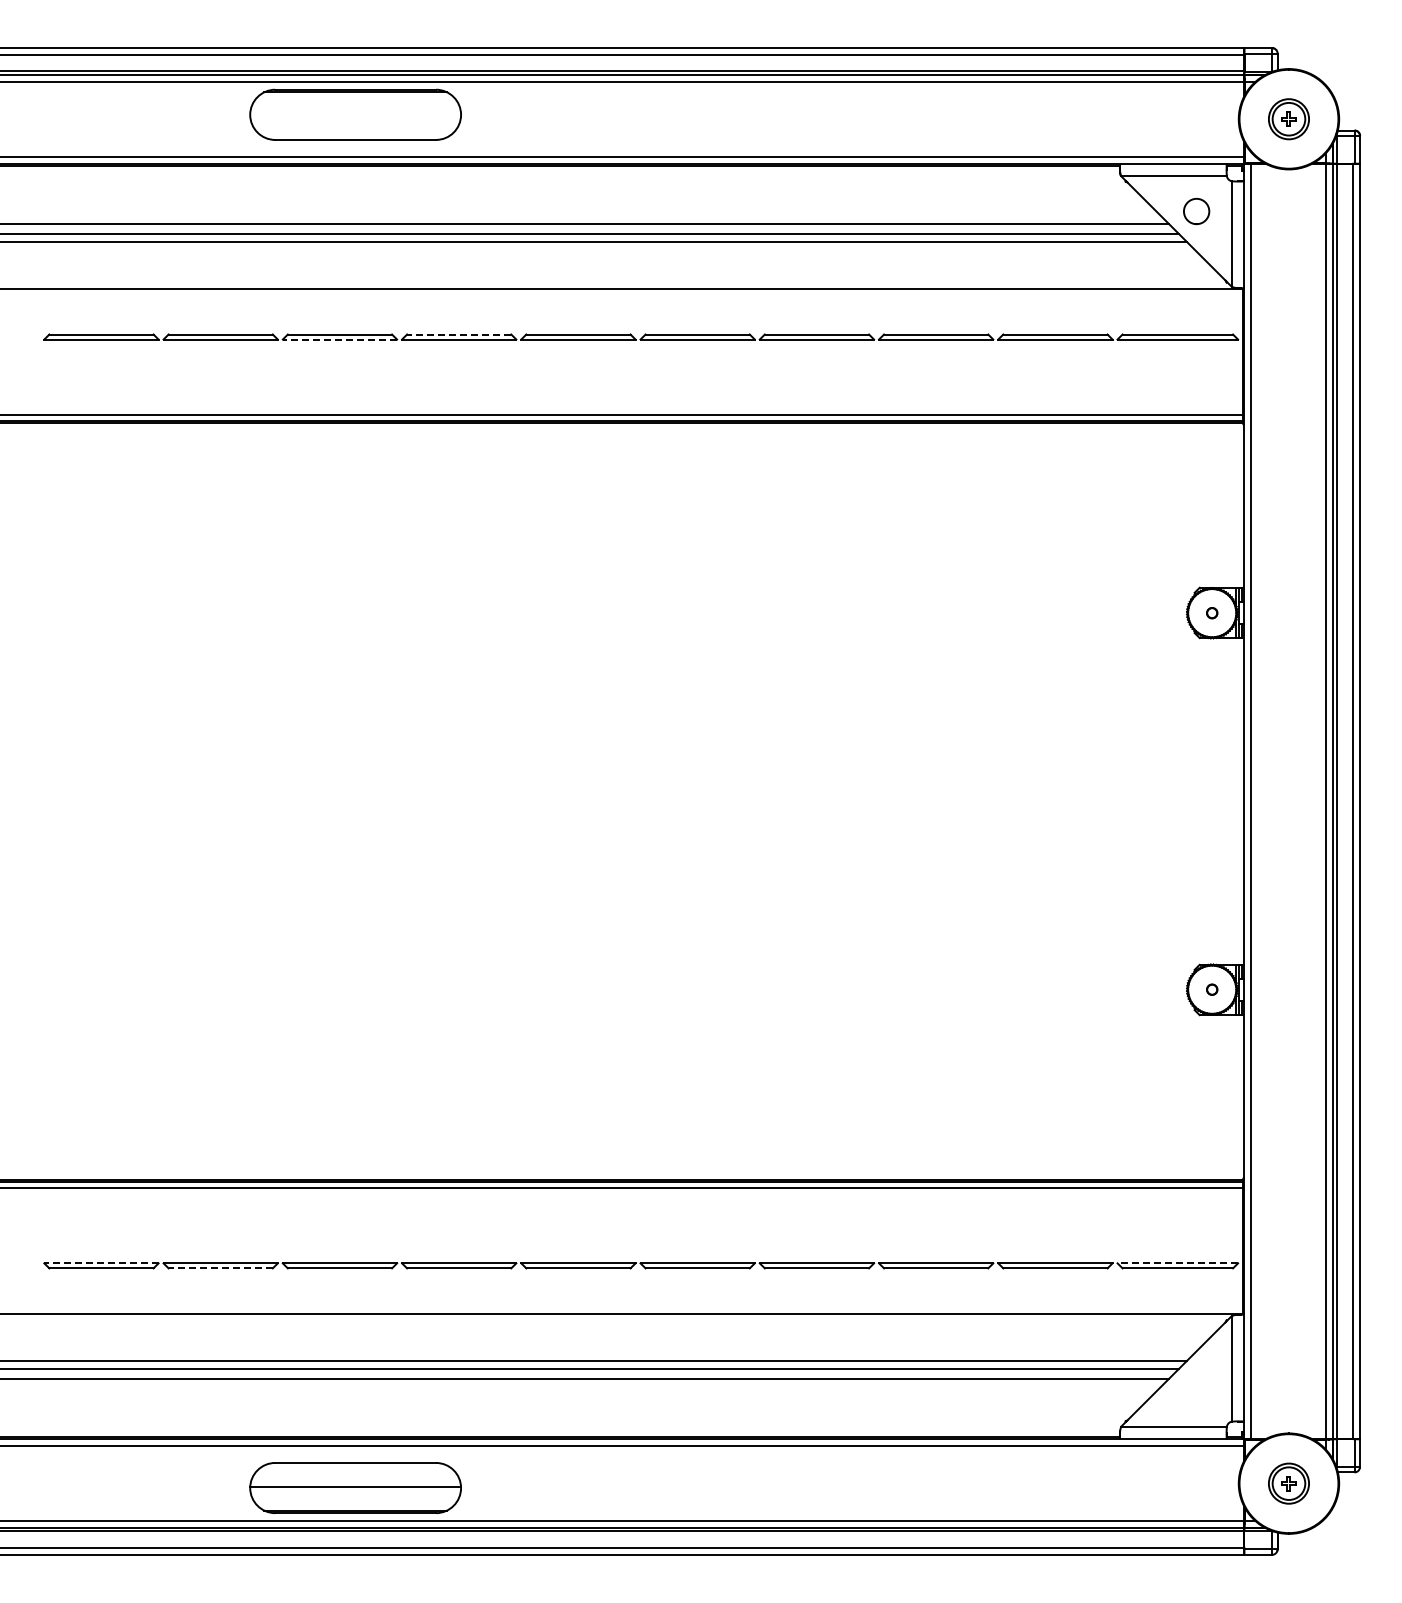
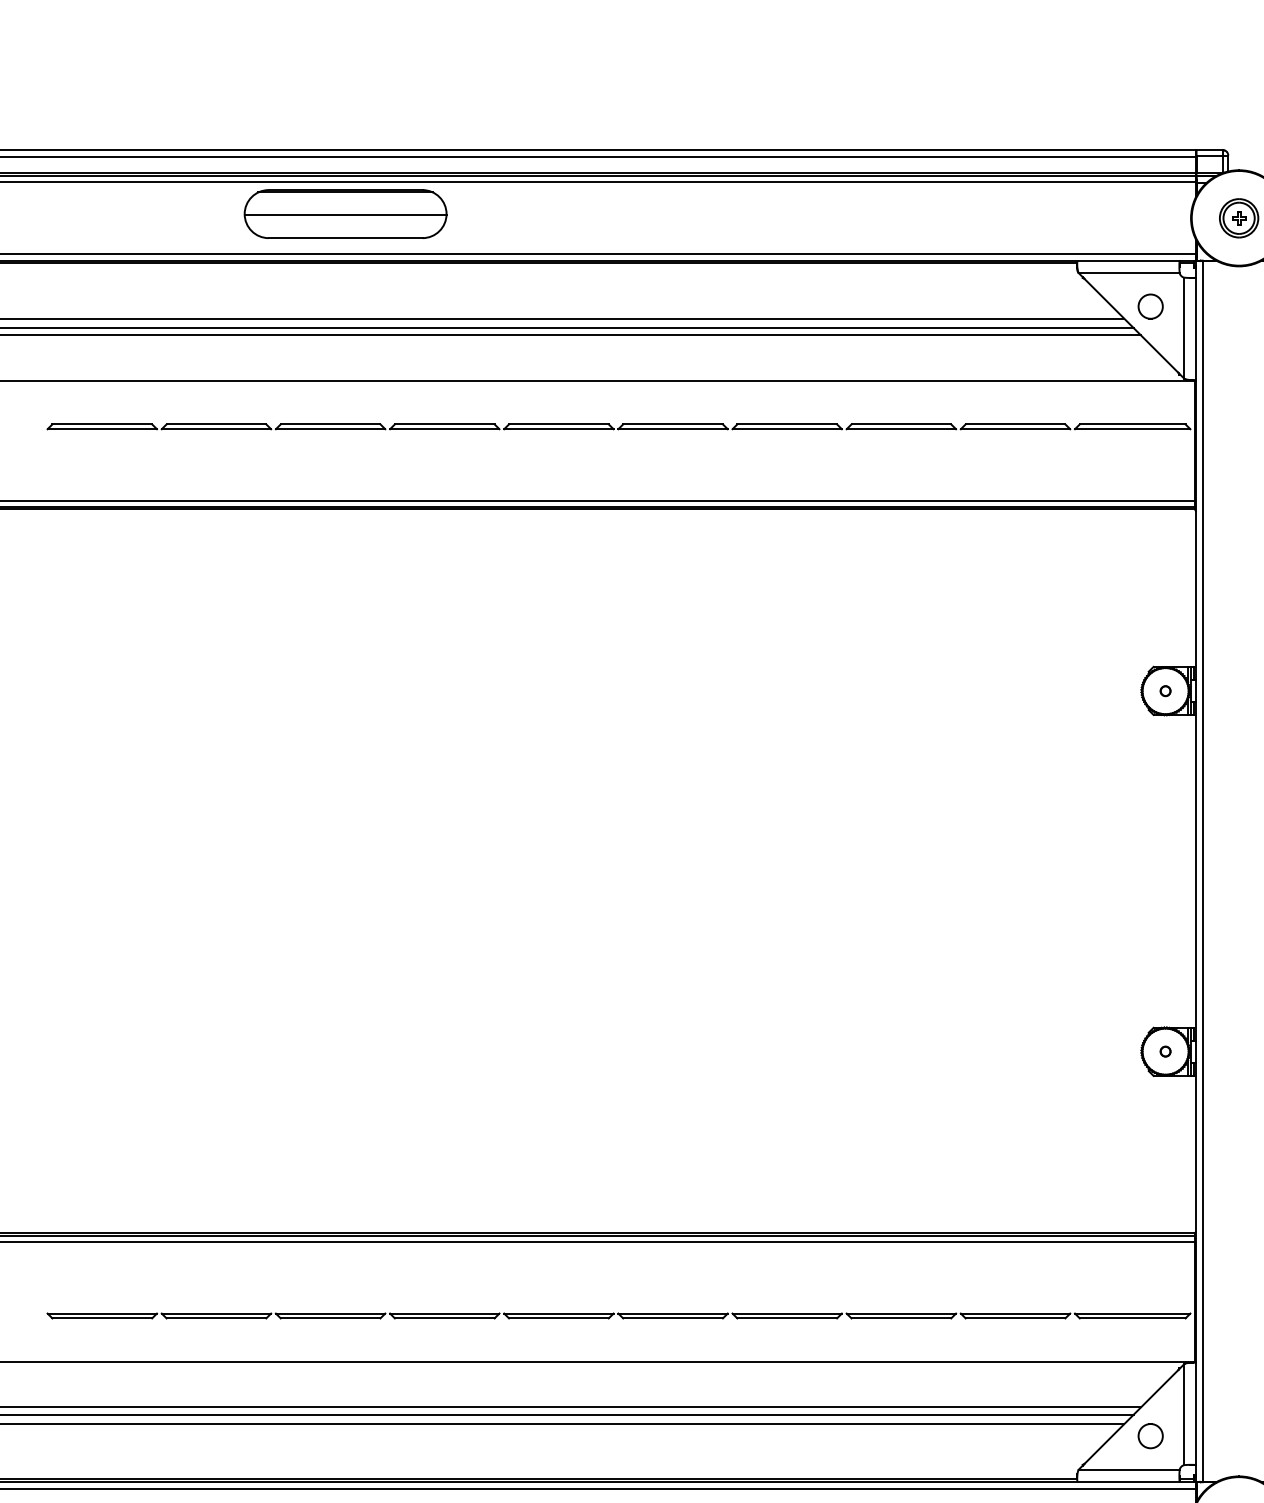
line: (355, 116) -> (345, 215), added
line: (458, 334) -> (444, 424), dashed -> solid
line: (339, 339) -> (330, 429), dashed -> solid
line: (100, 1263) -> (101, 1313), dashed -> solid
line: (1177, 1263) -> (1132, 1313), dashed -> solid
line: (220, 1268) -> (216, 1318), dashed -> solid
circle: (1196, 1390) -> (1150, 1435), added

